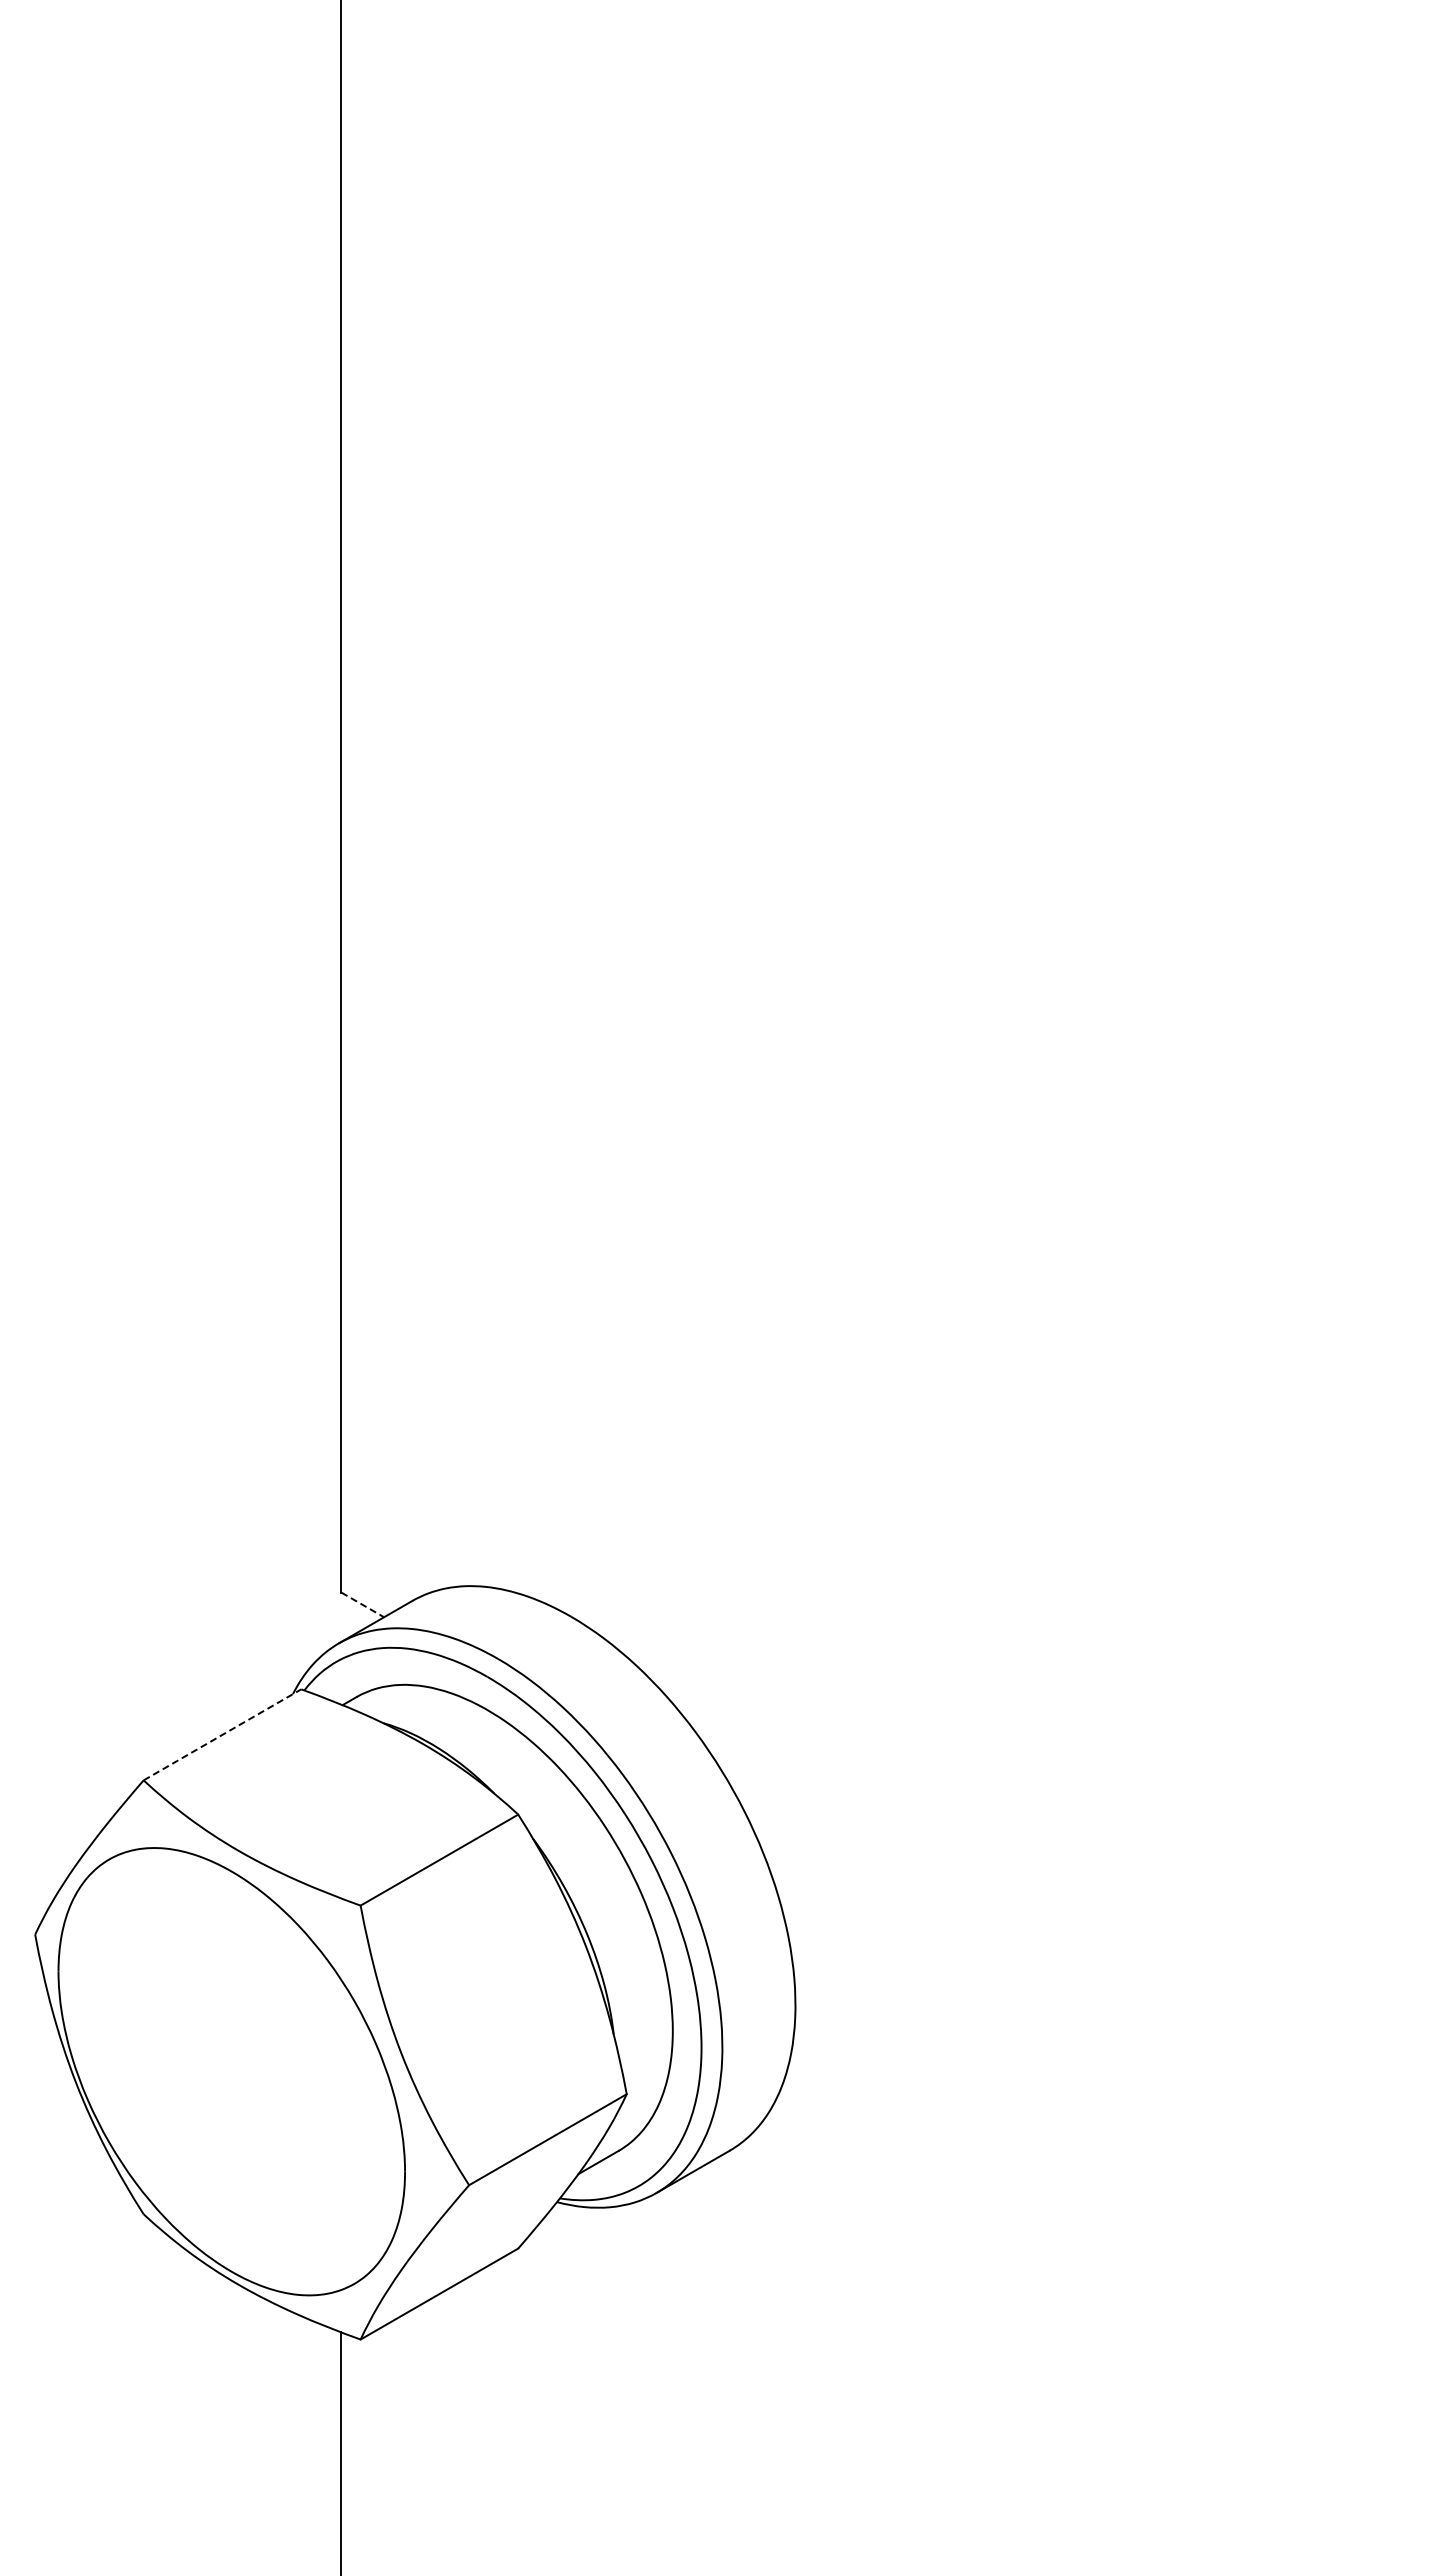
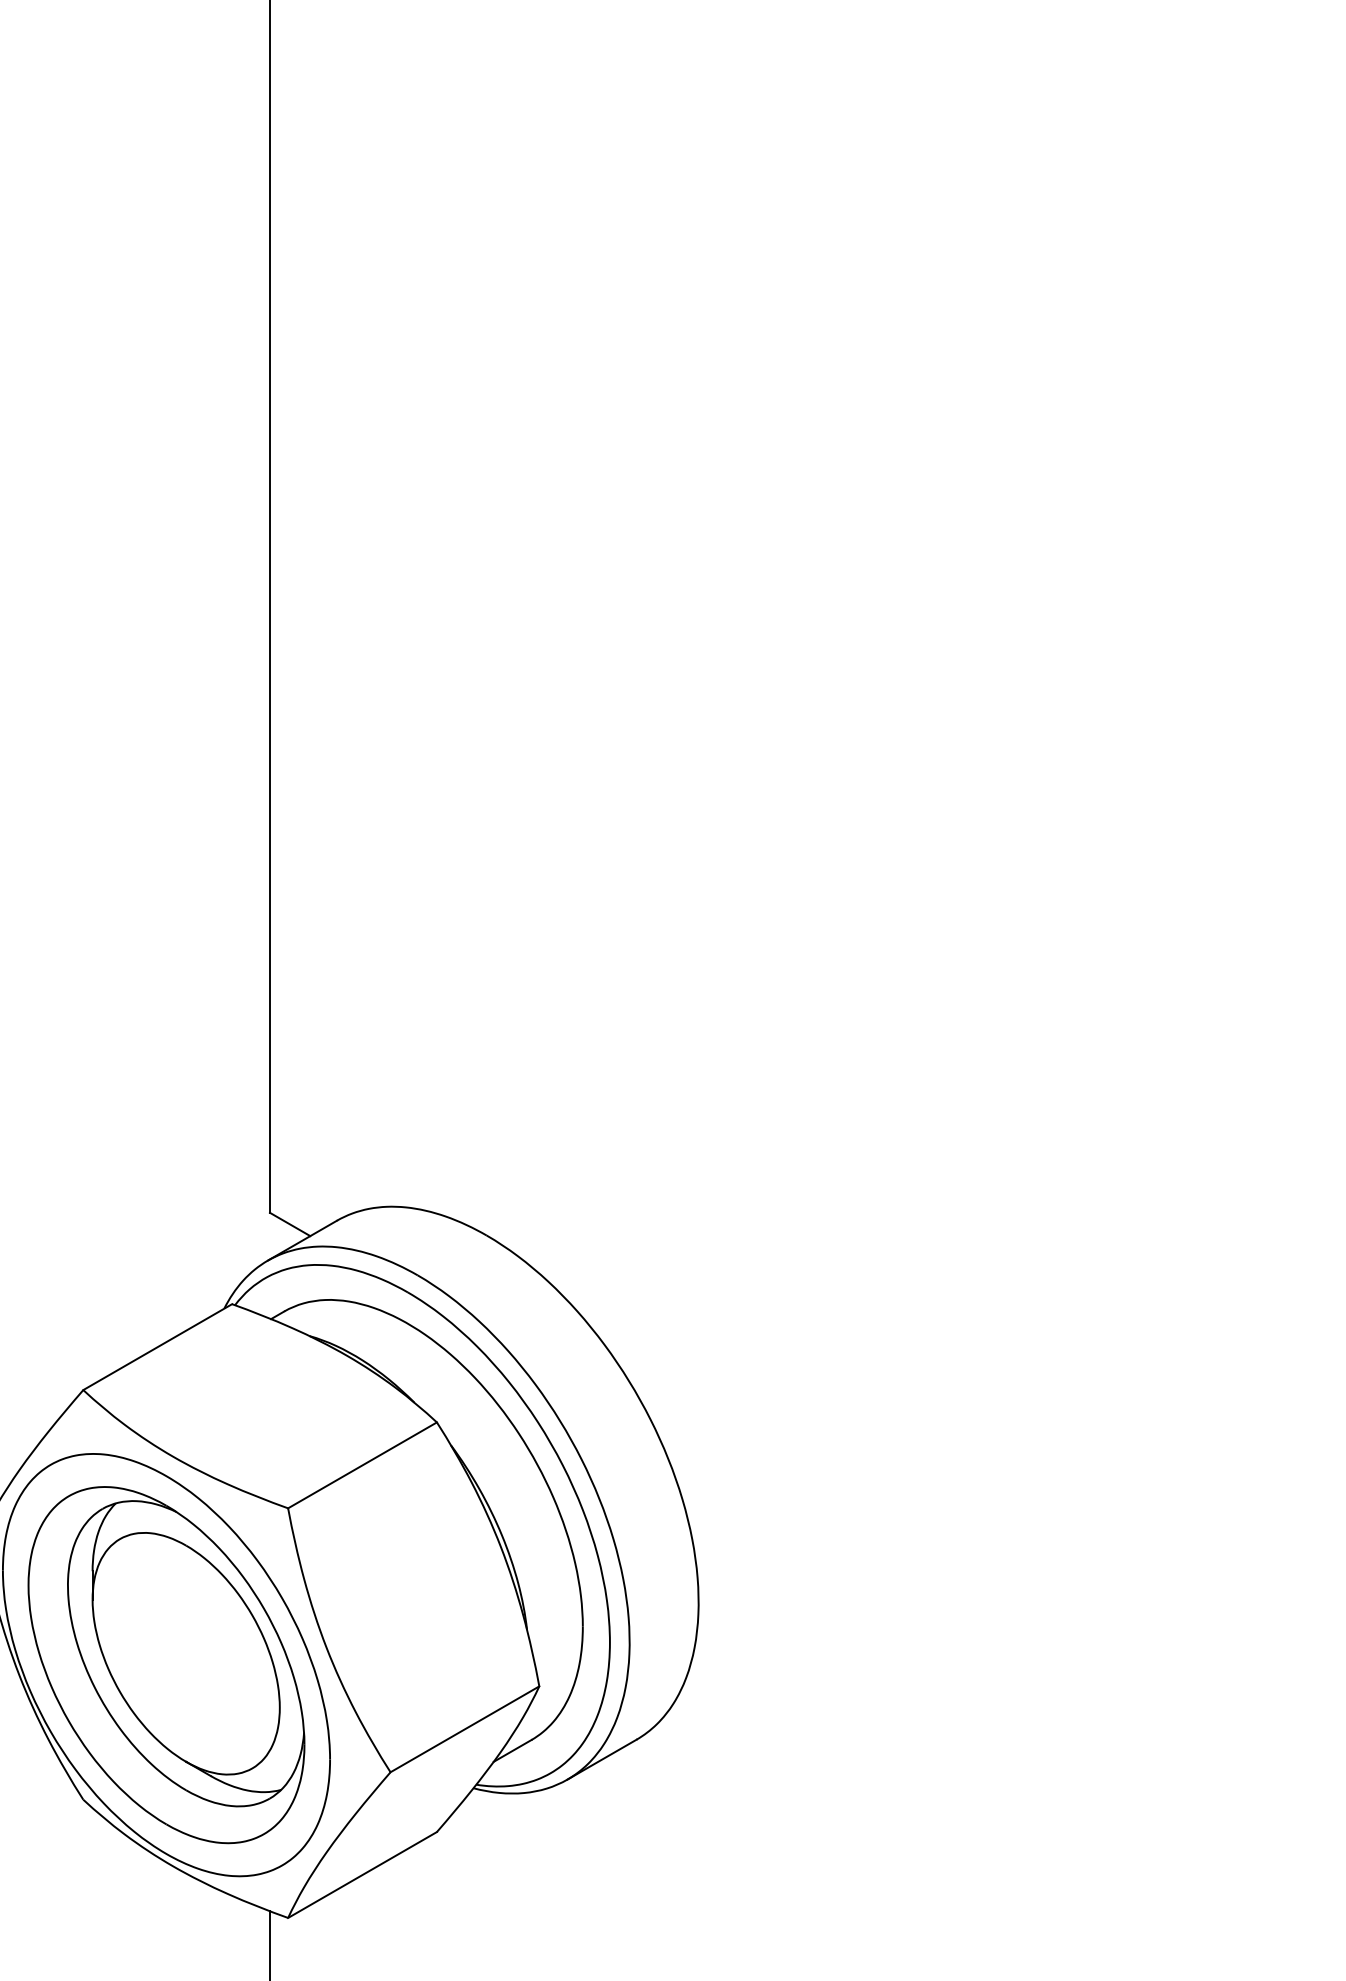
line: (362, 1604) -> (289, 1224), dashed -> solid
line: (222, 1734) -> (157, 1346), dashed -> solid
part: (231, 2071) -> (166, 1664), added

